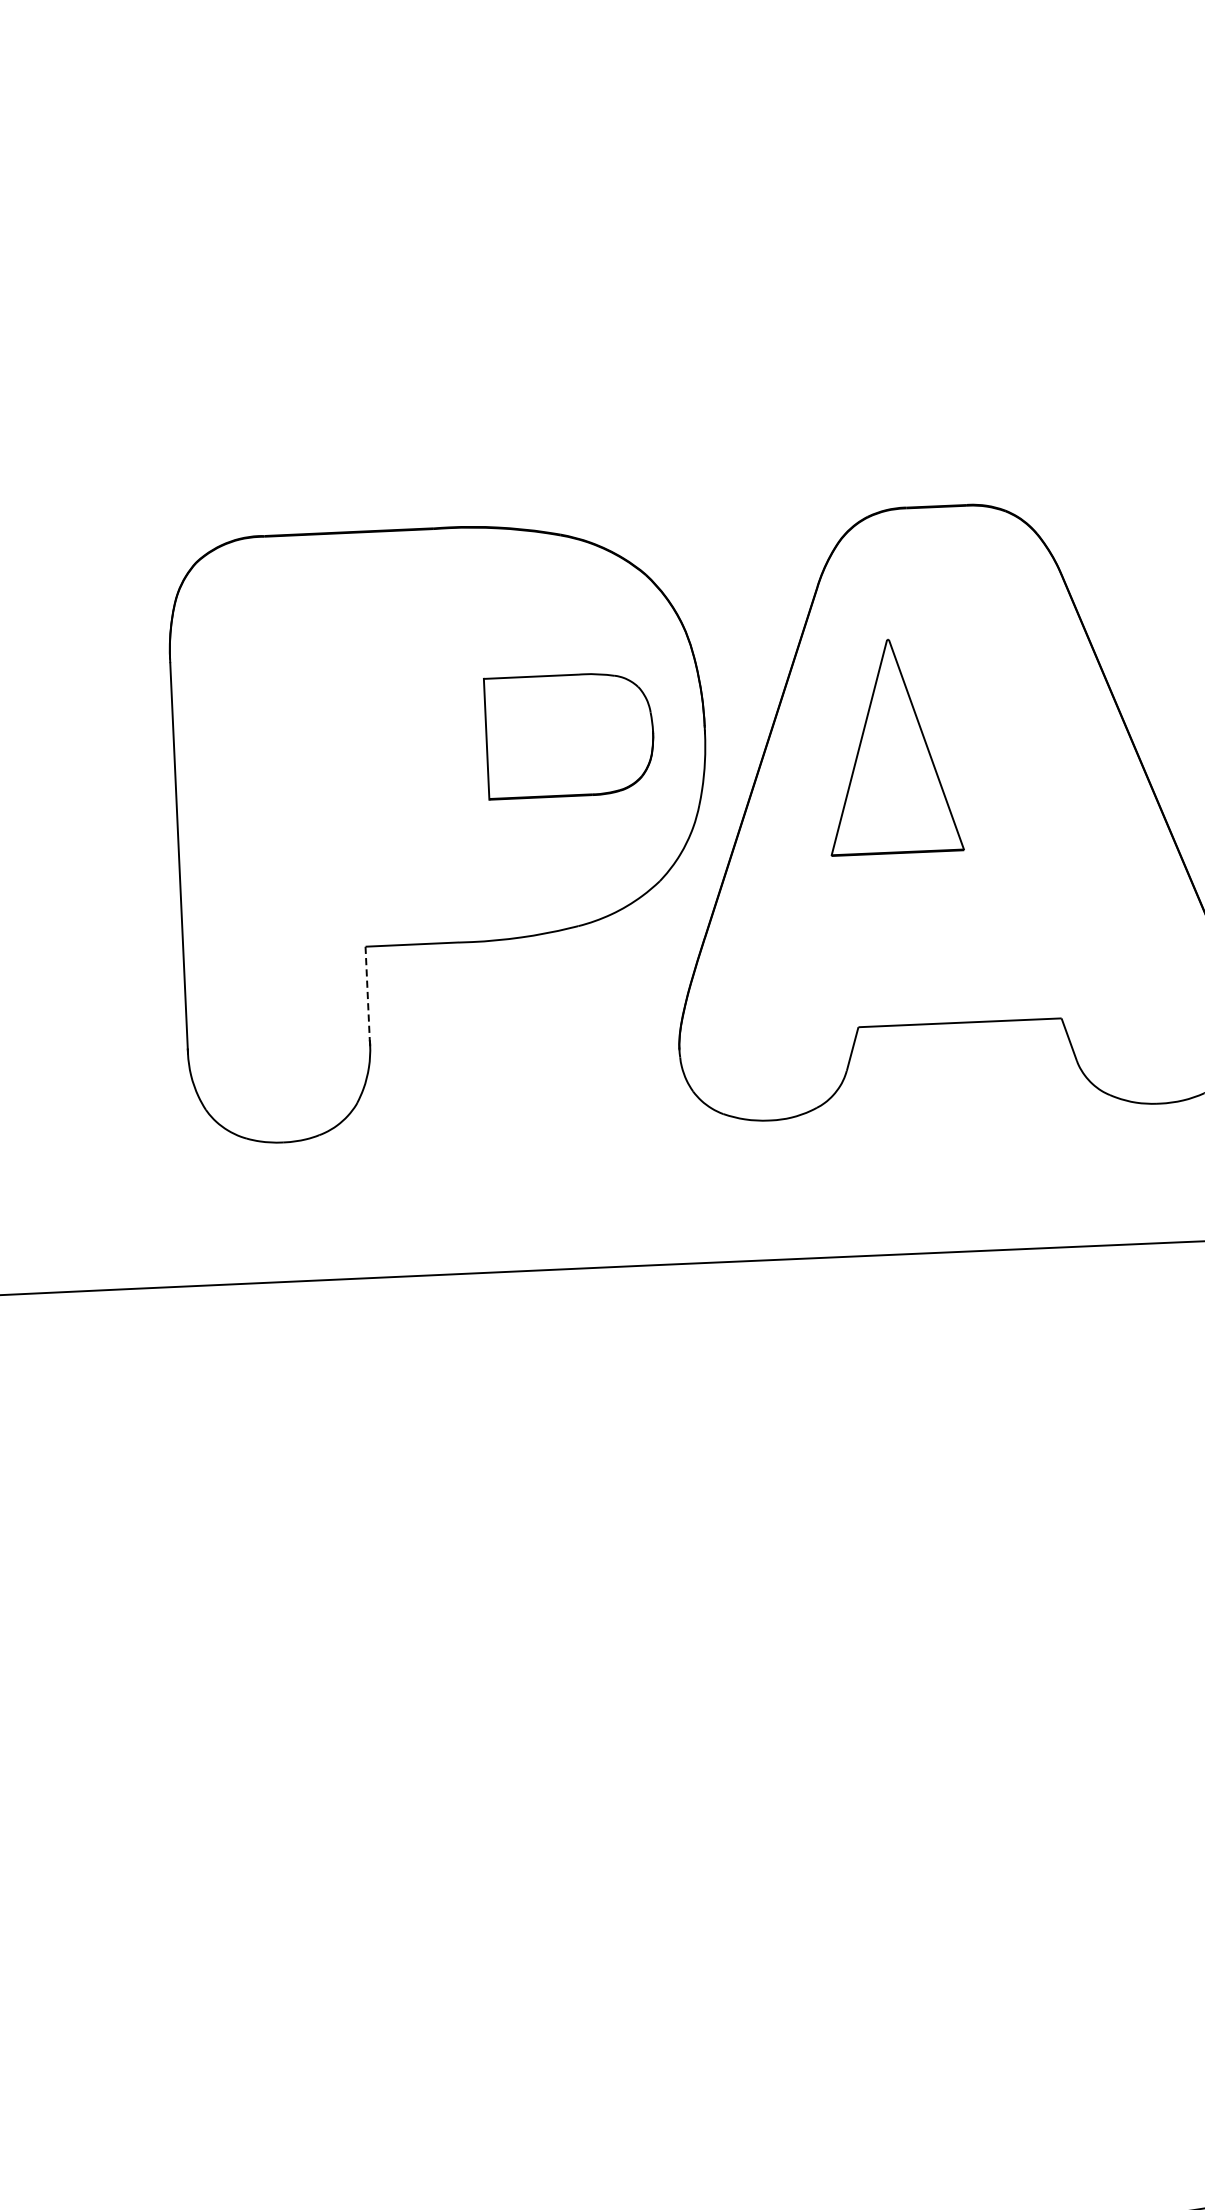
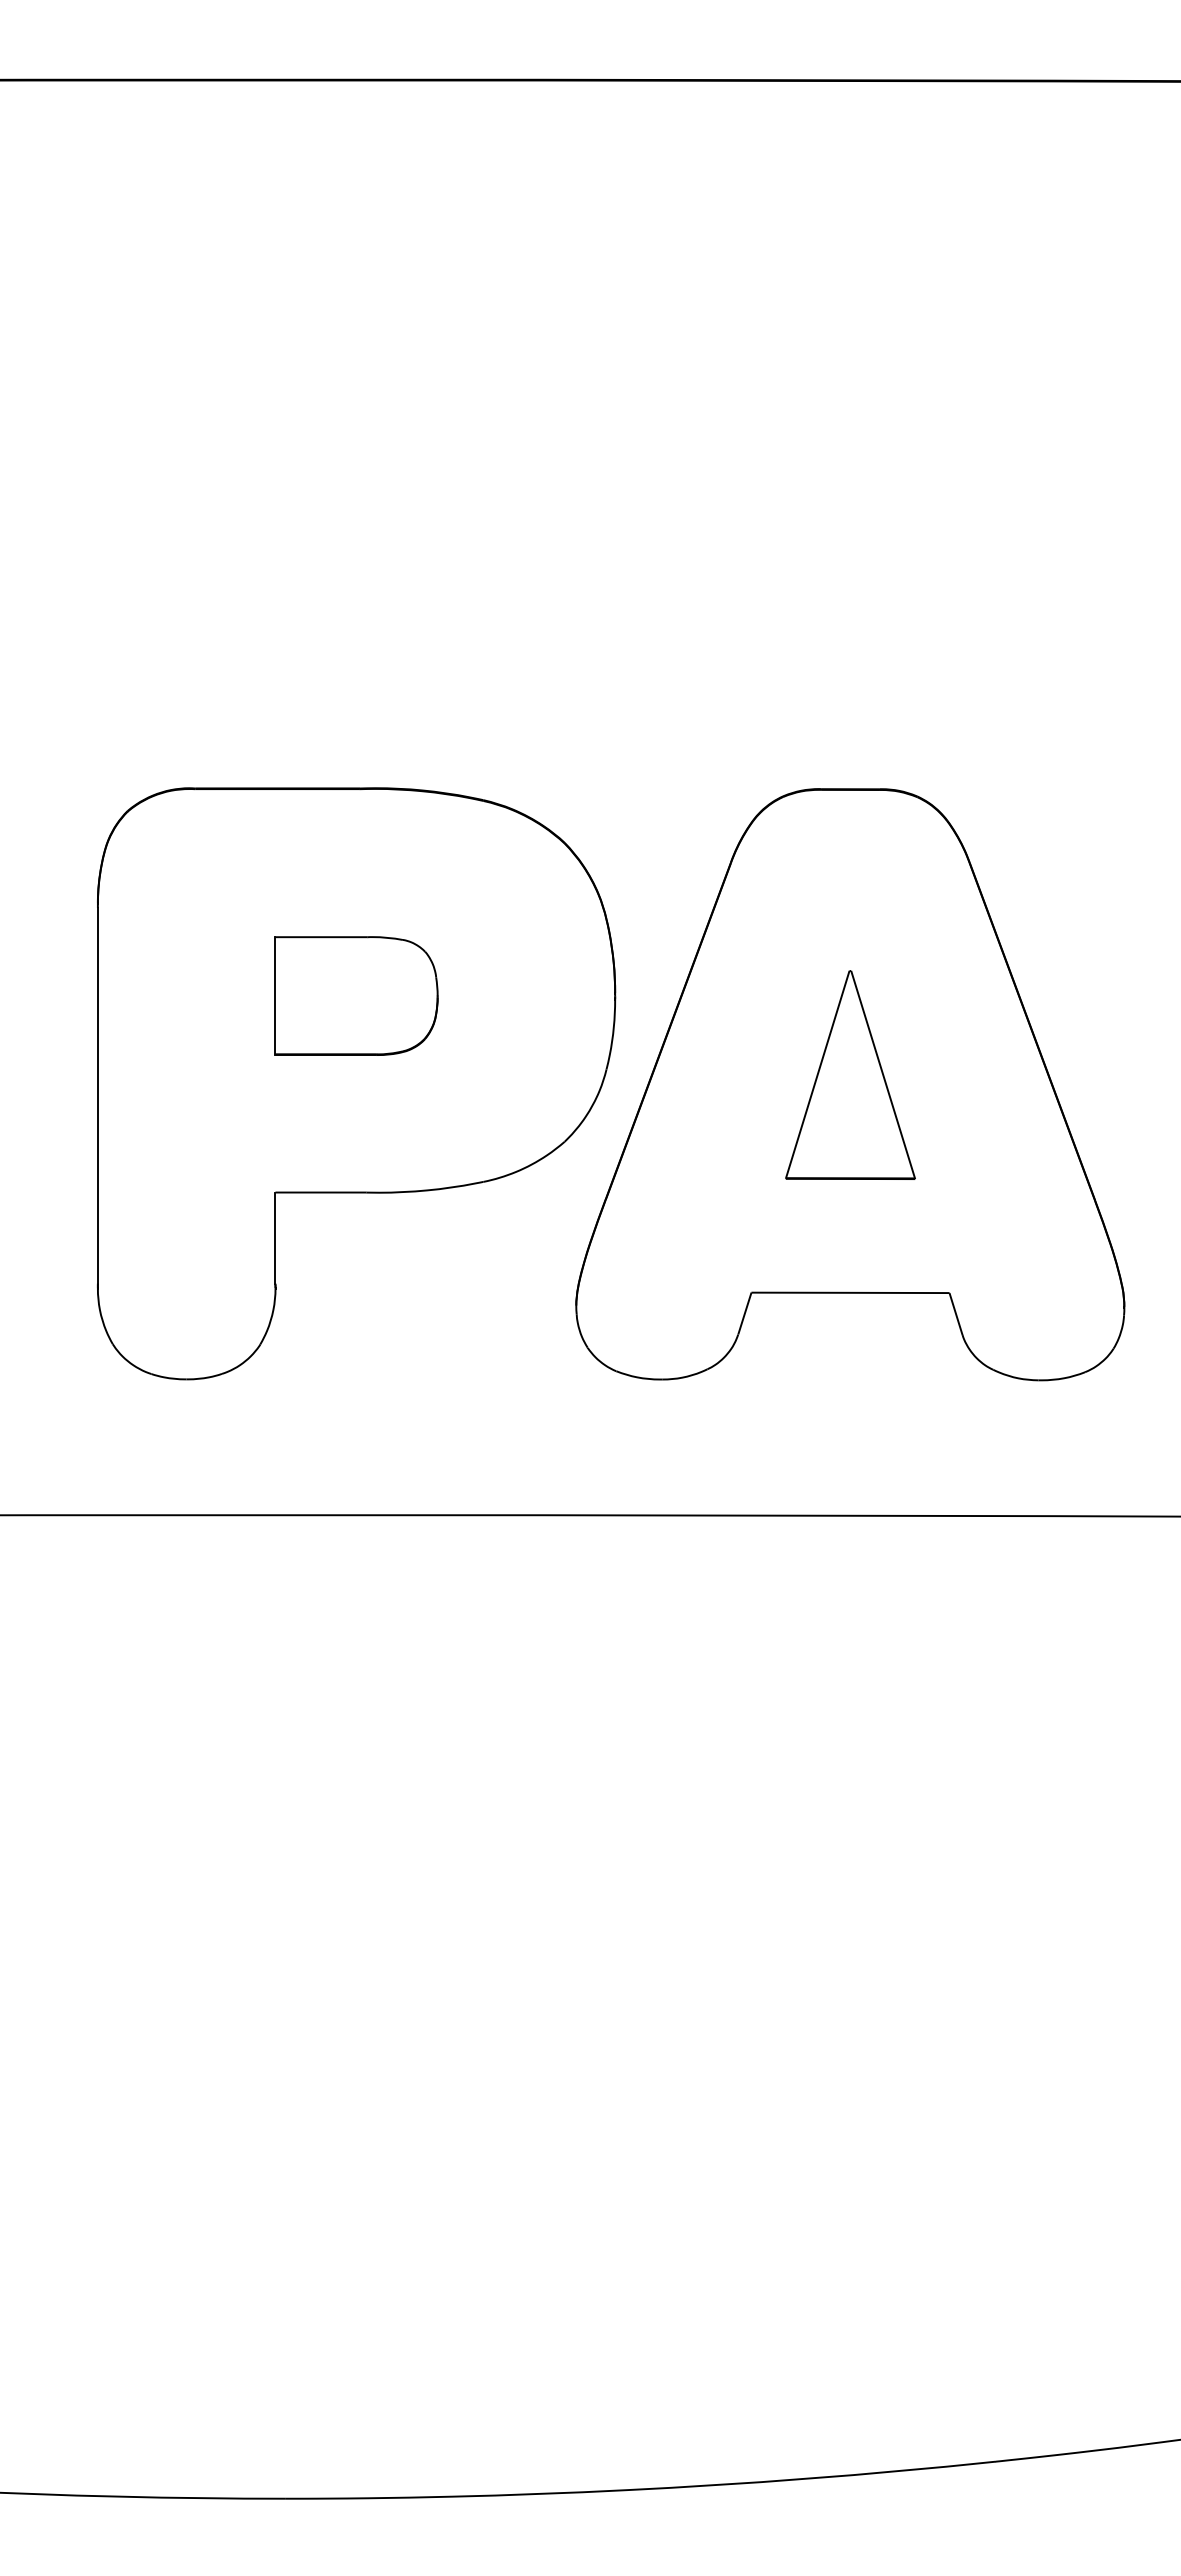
part: (569, 734) -> (356, 995), moved
part: (892, 745) -> (850, 1074), moved
line: (367, 993) -> (275, 1238), dashed -> solid

